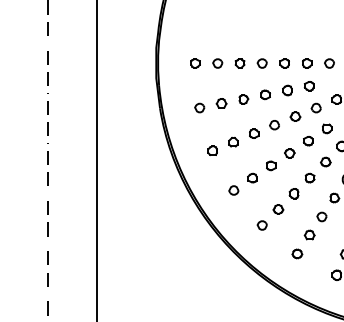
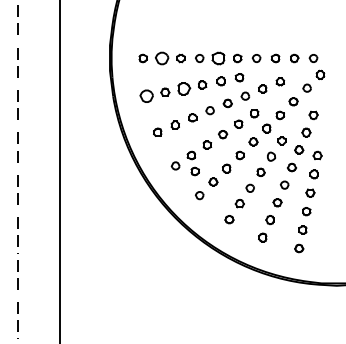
part: (217, 63) -> (161, 58), size x1.6
part: (284, 63) -> (218, 58), size x1.6
part: (243, 98) -> (183, 88), size x1.6
part: (199, 107) -> (146, 95), size x1.6
part: (256, 197) -> (194, 171), added

